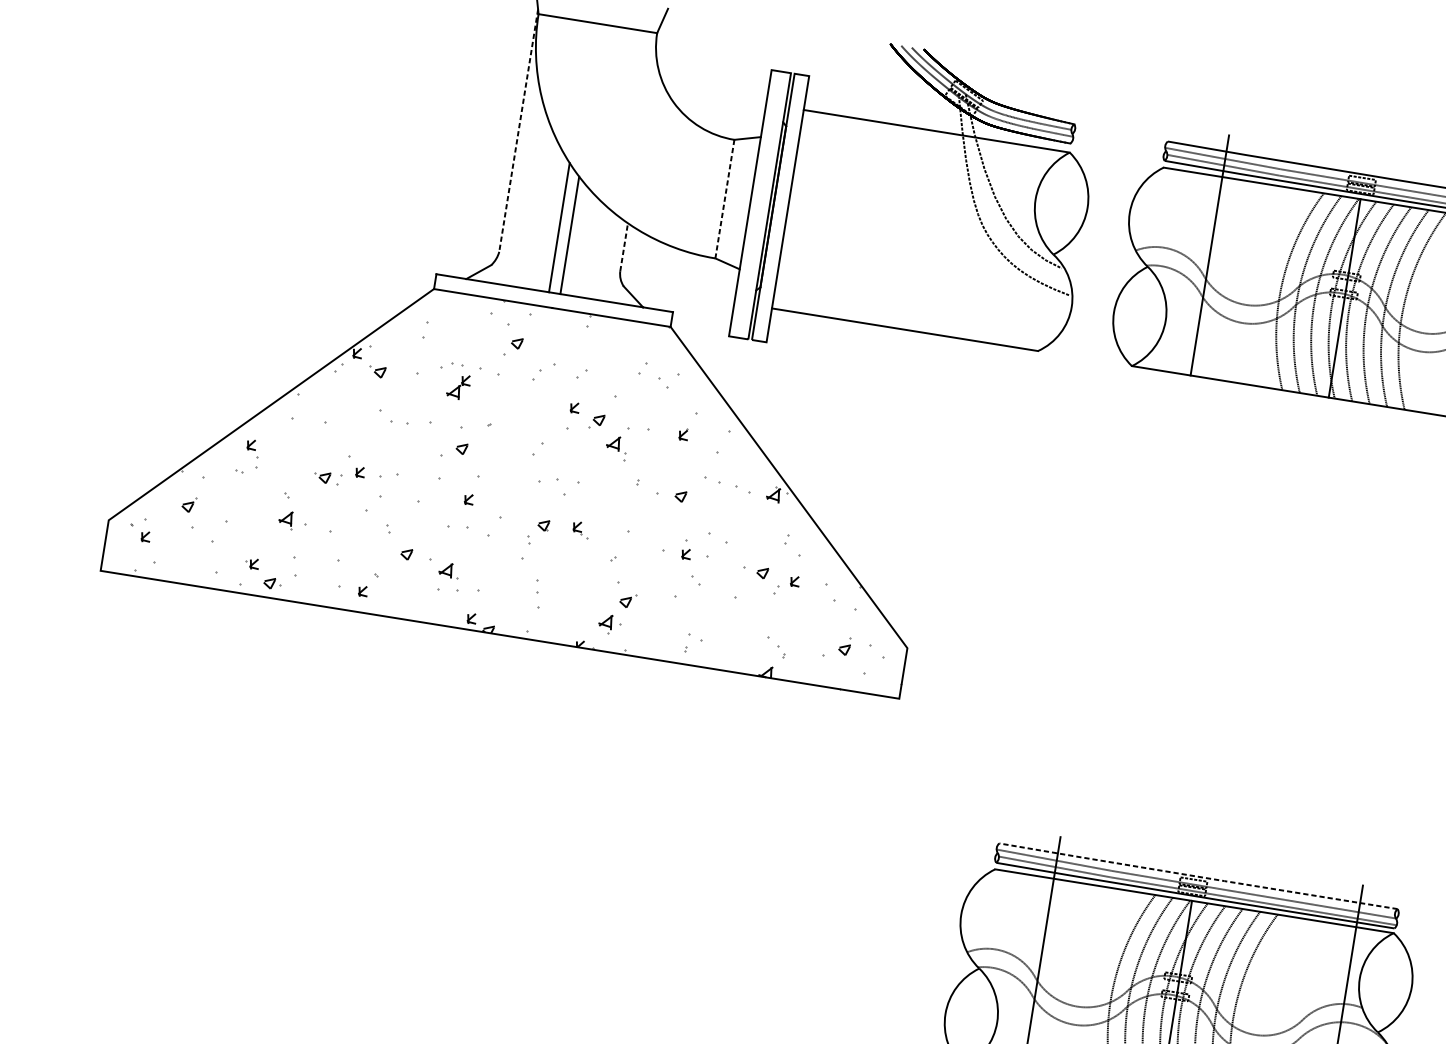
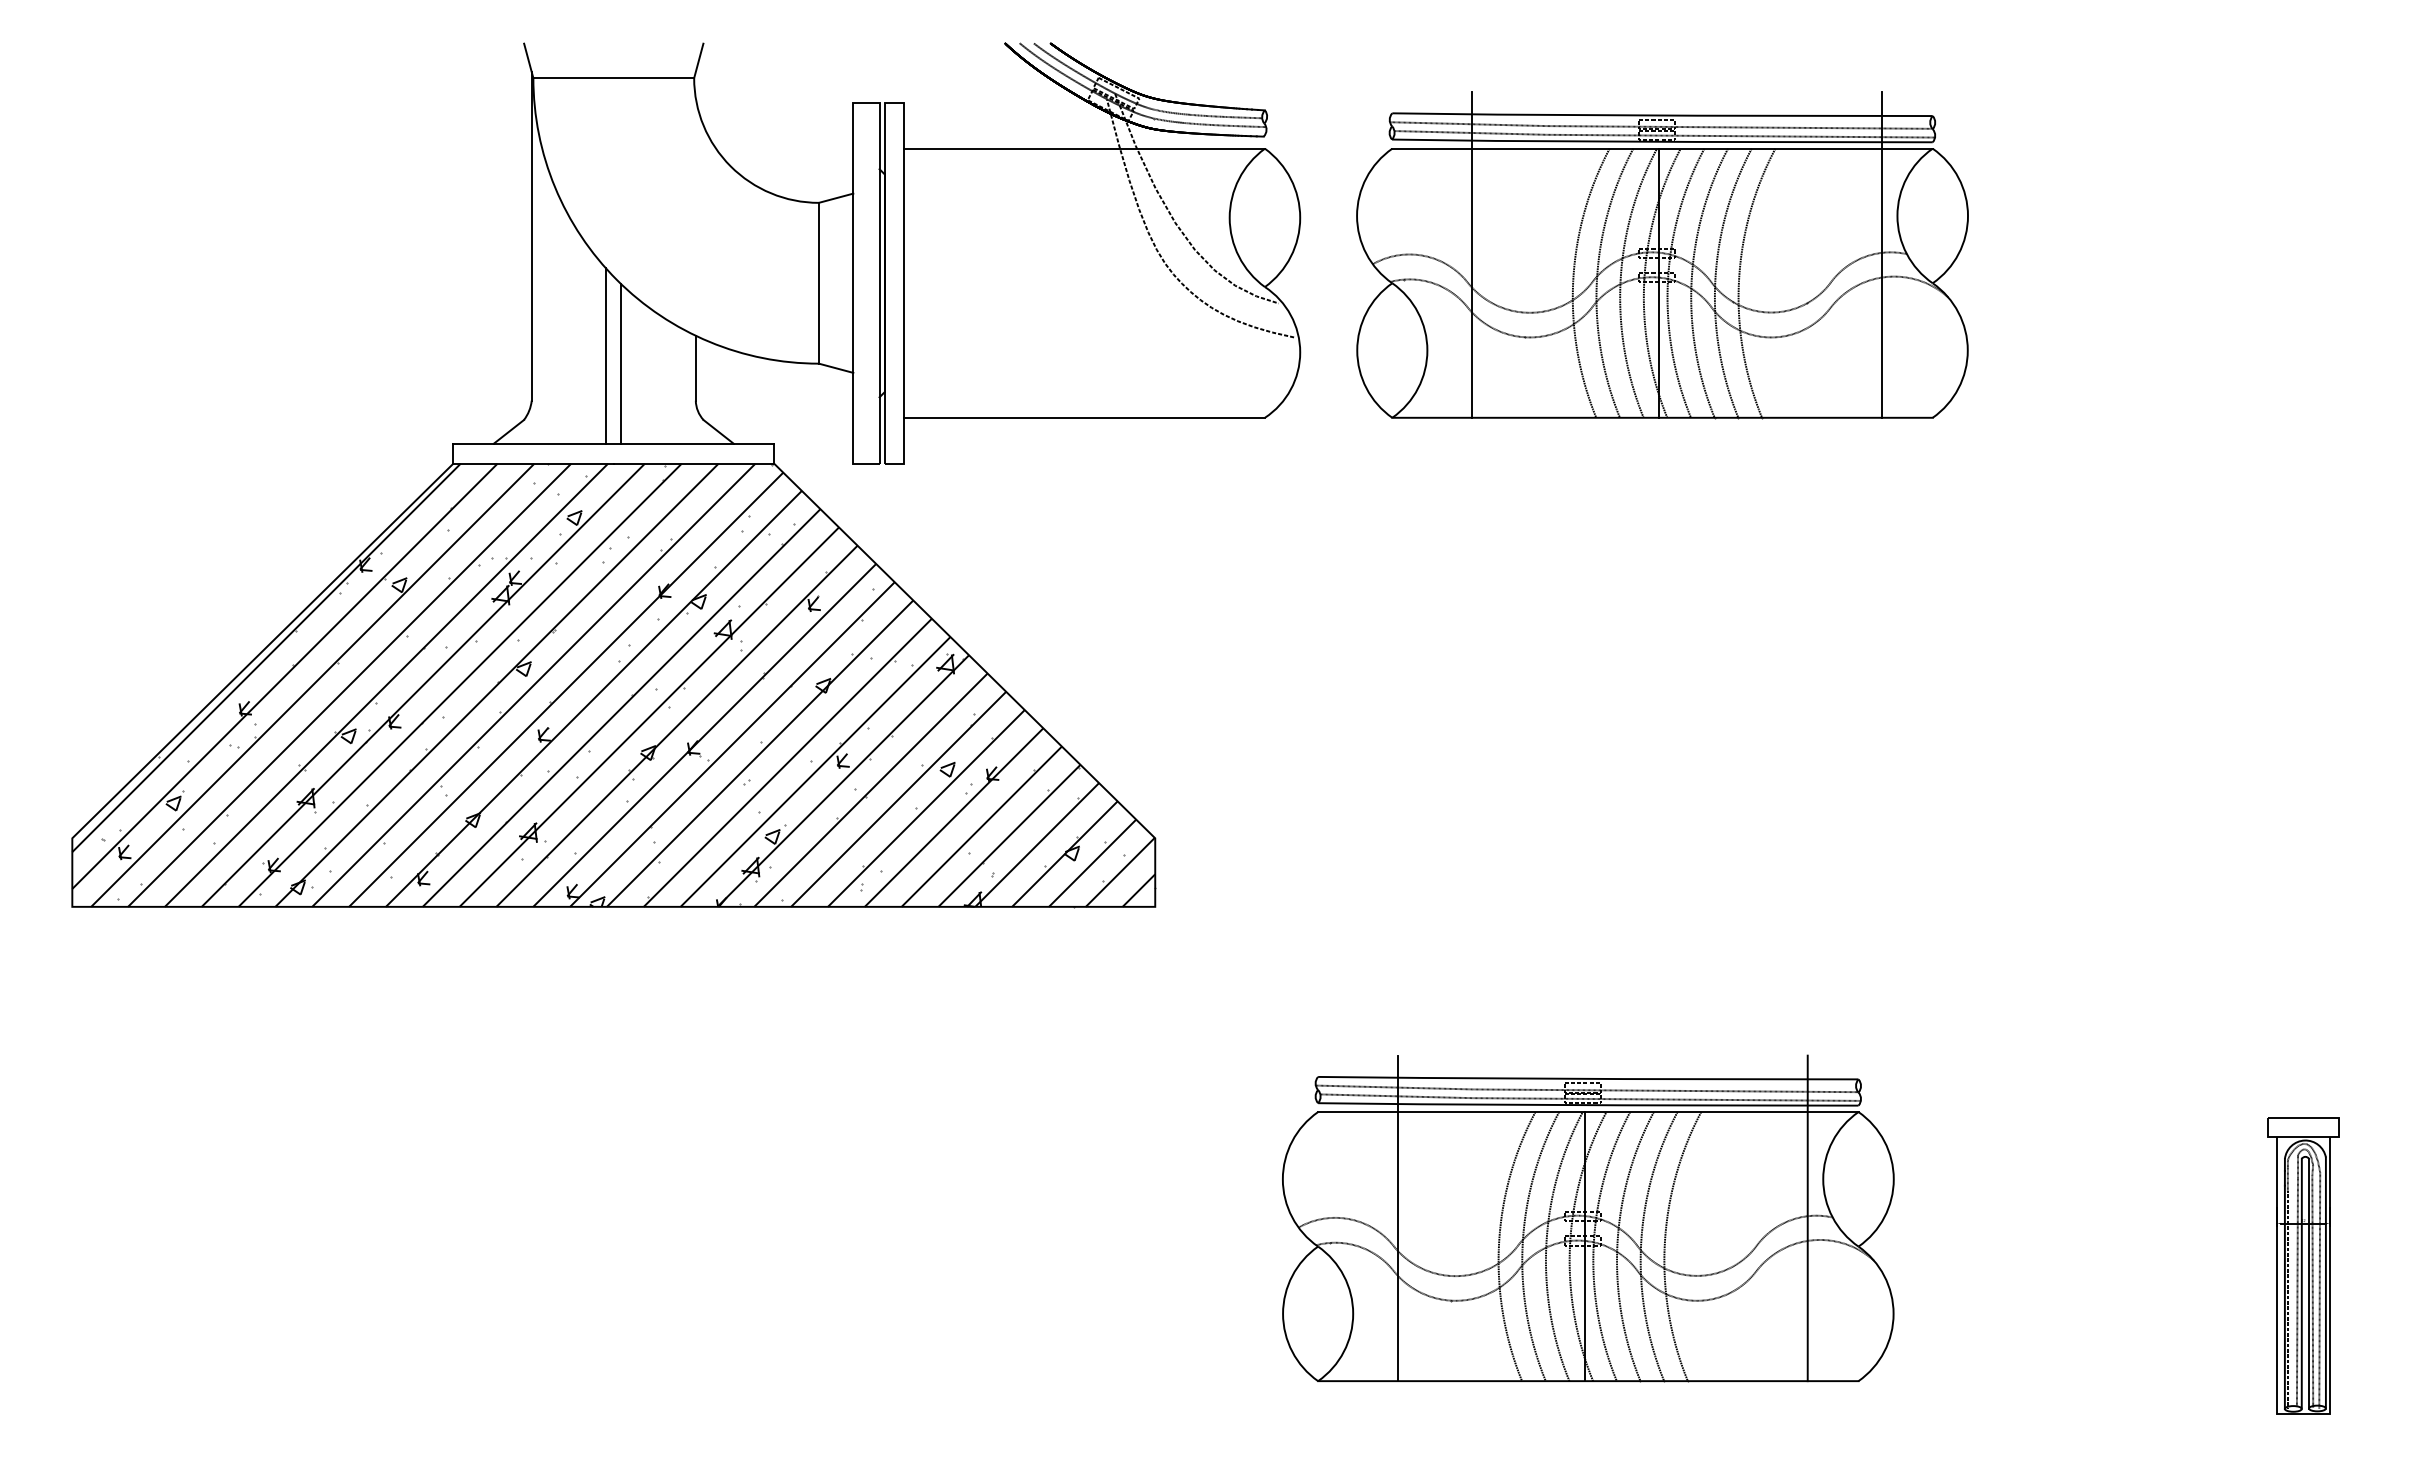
line: (518, 130) -> (531, 236), dashed -> solid
line: (724, 199) -> (818, 283), dashed -> solid
line: (623, 246) -> (695, 367), dashed -> solid
hatch: (526, 470) -> (613, 684), added
line: (1197, 876) -> (1587, 1078), dashed -> solid

